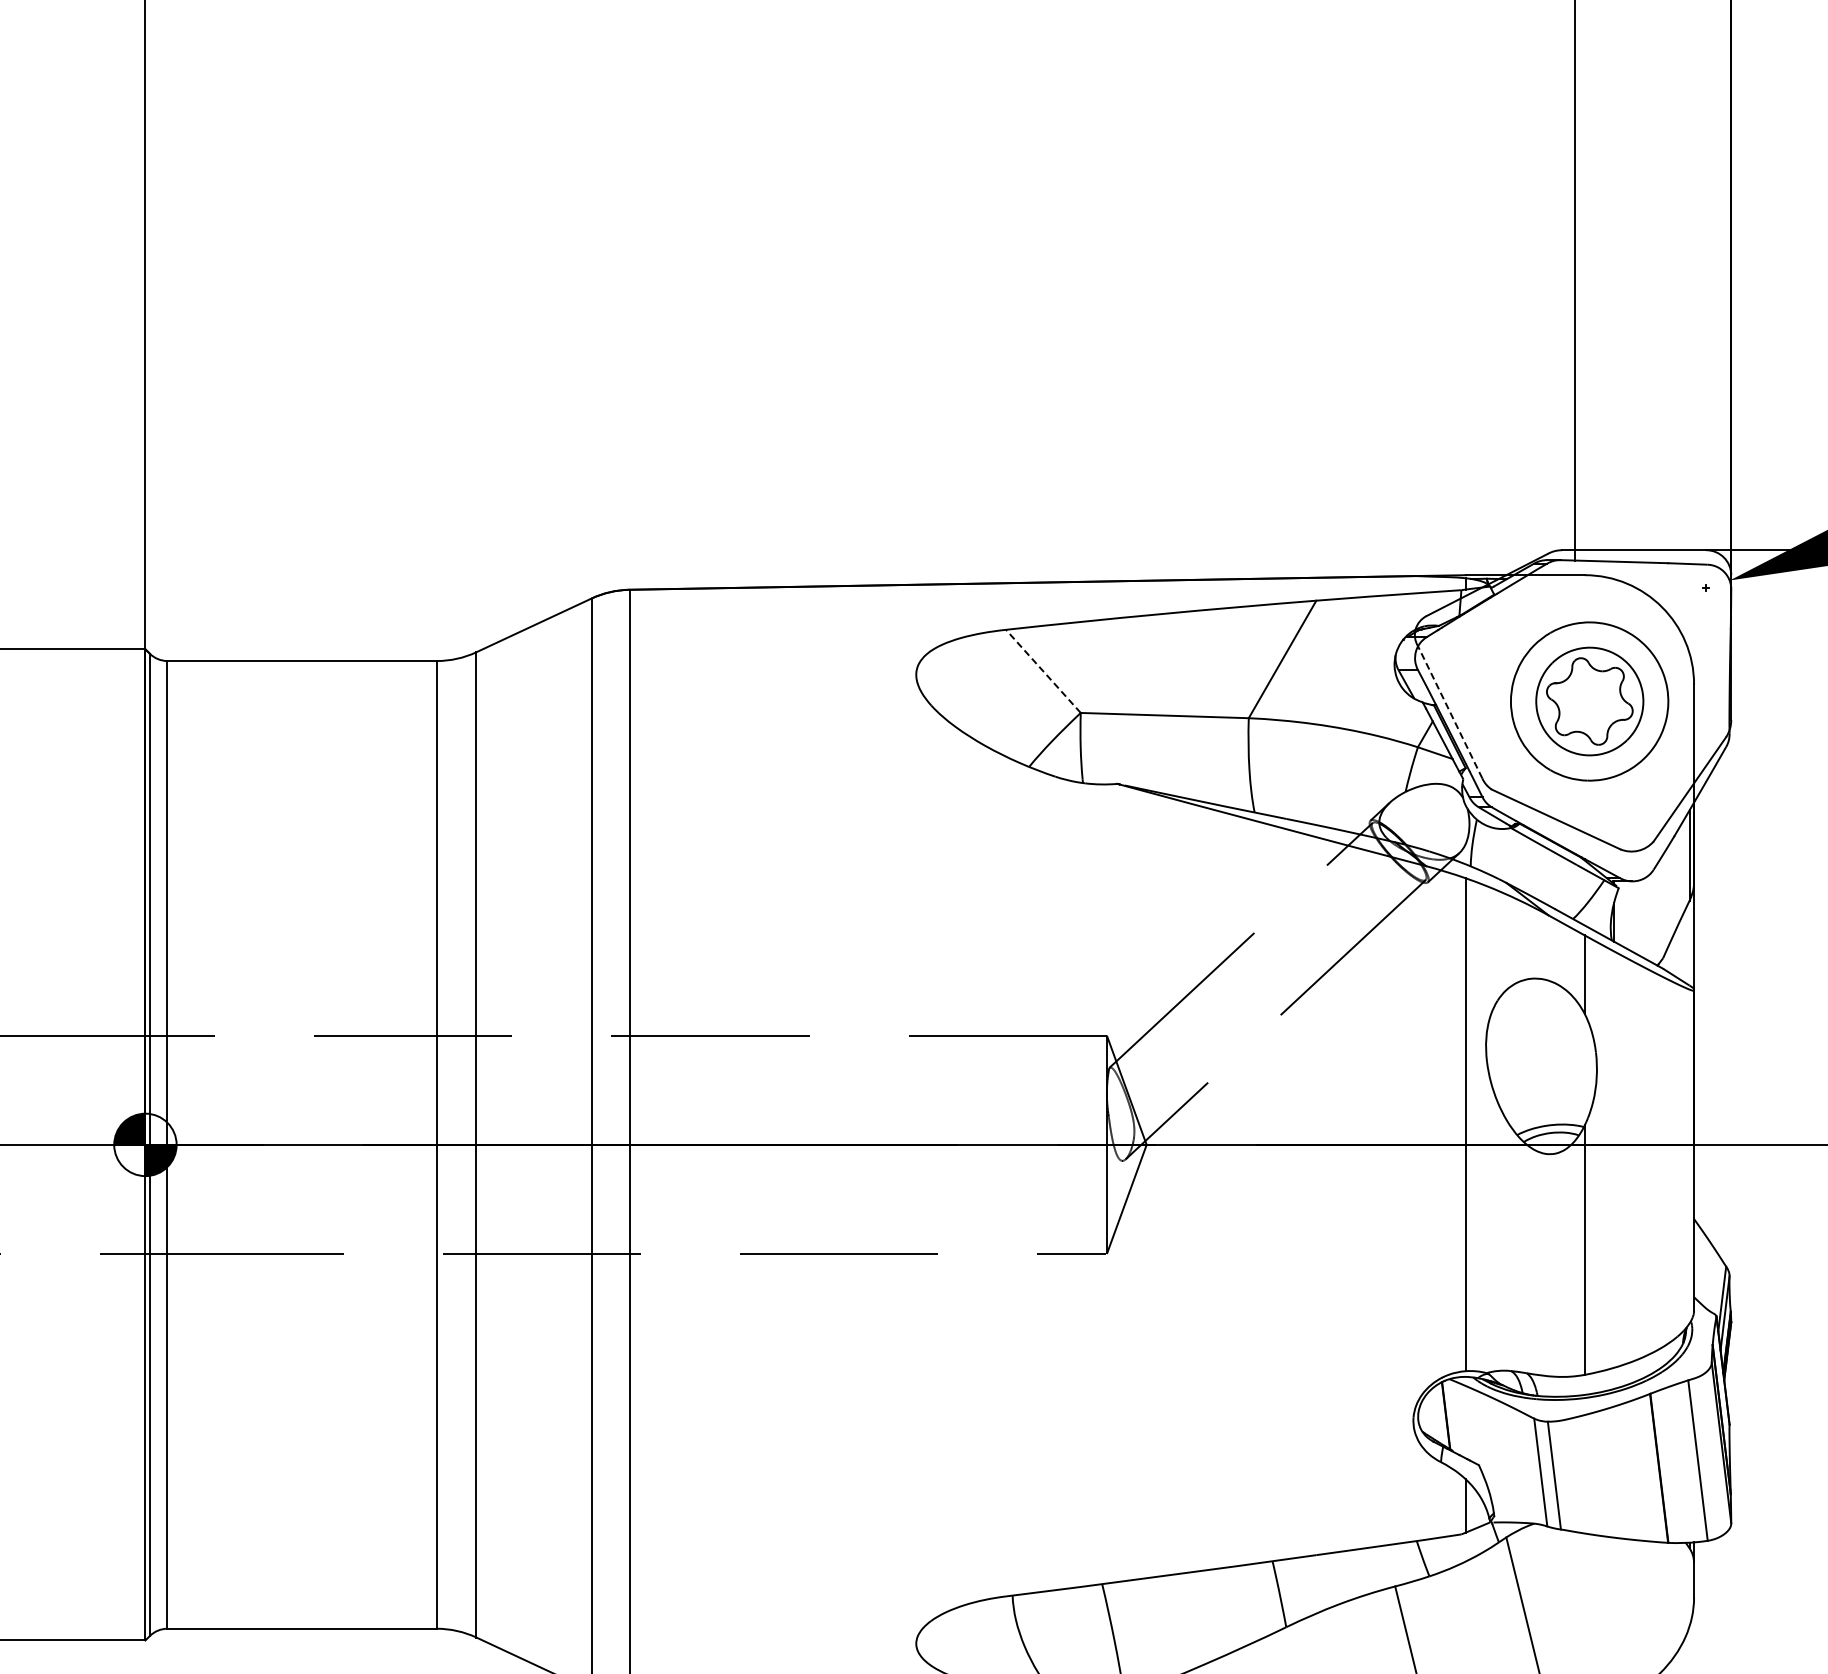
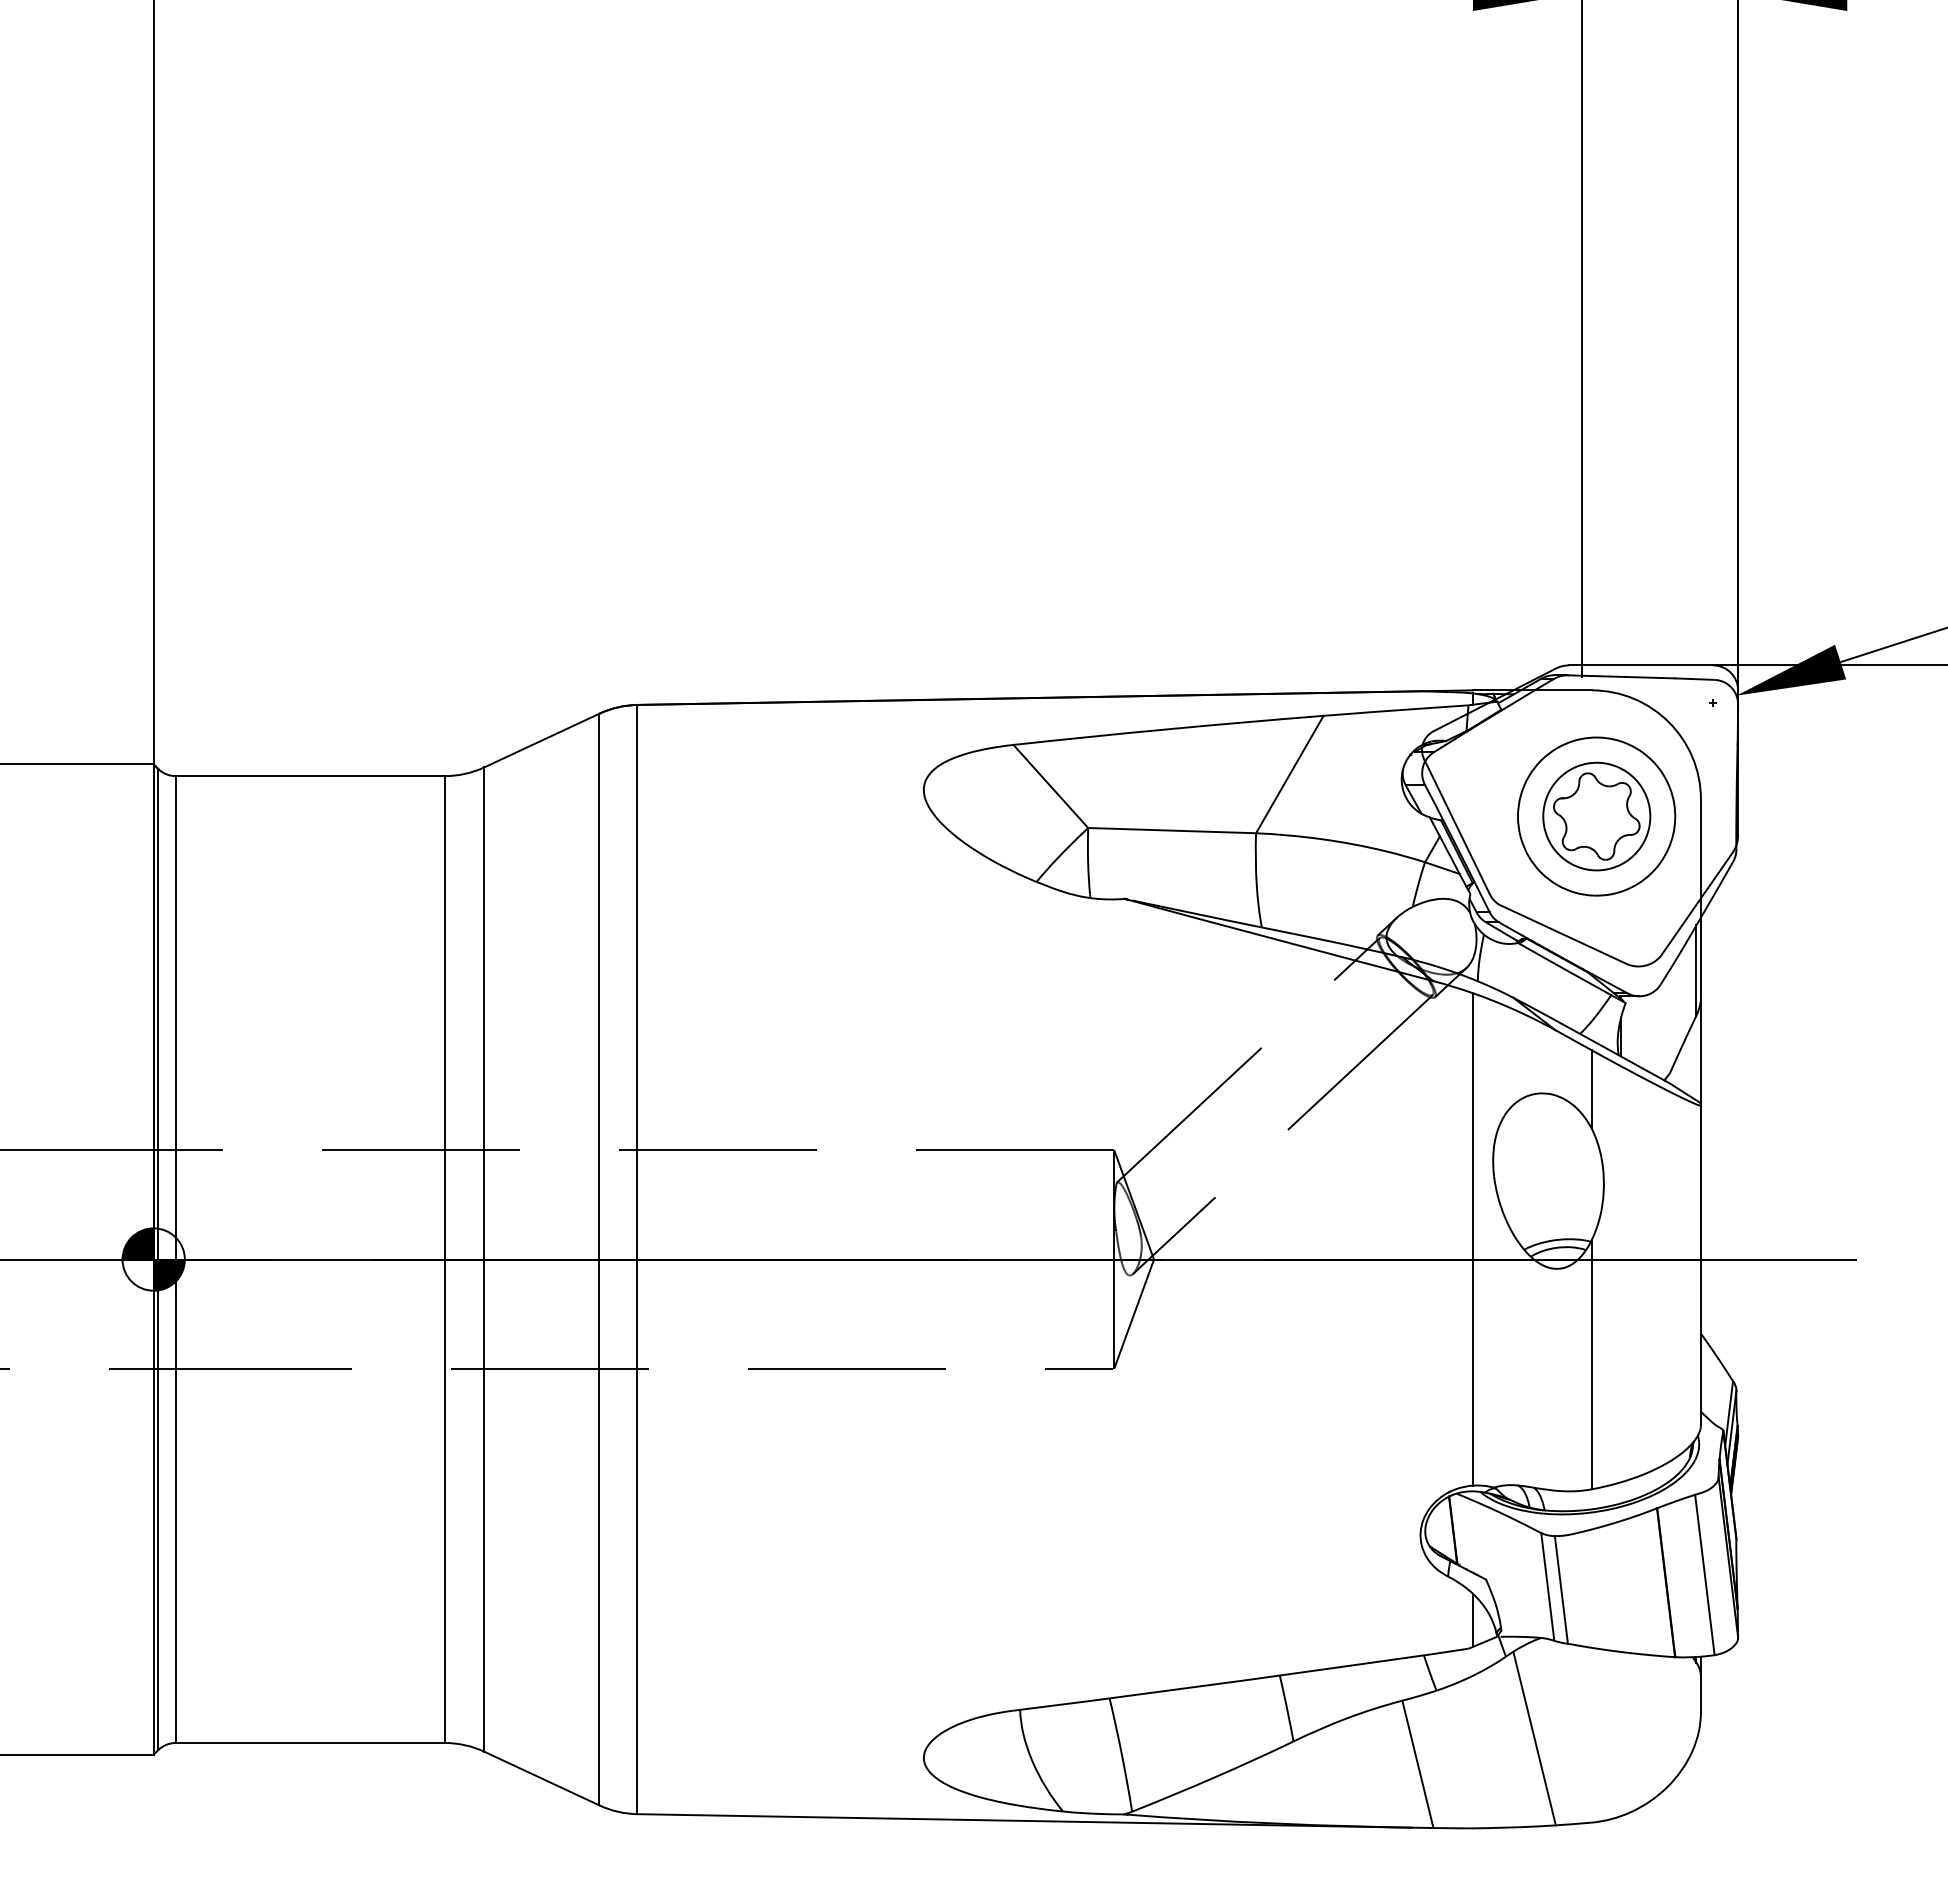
line: (1043, 671) -> (1050, 786), dashed -> solid
line: (1450, 711) -> (1457, 826), dashed -> solid

